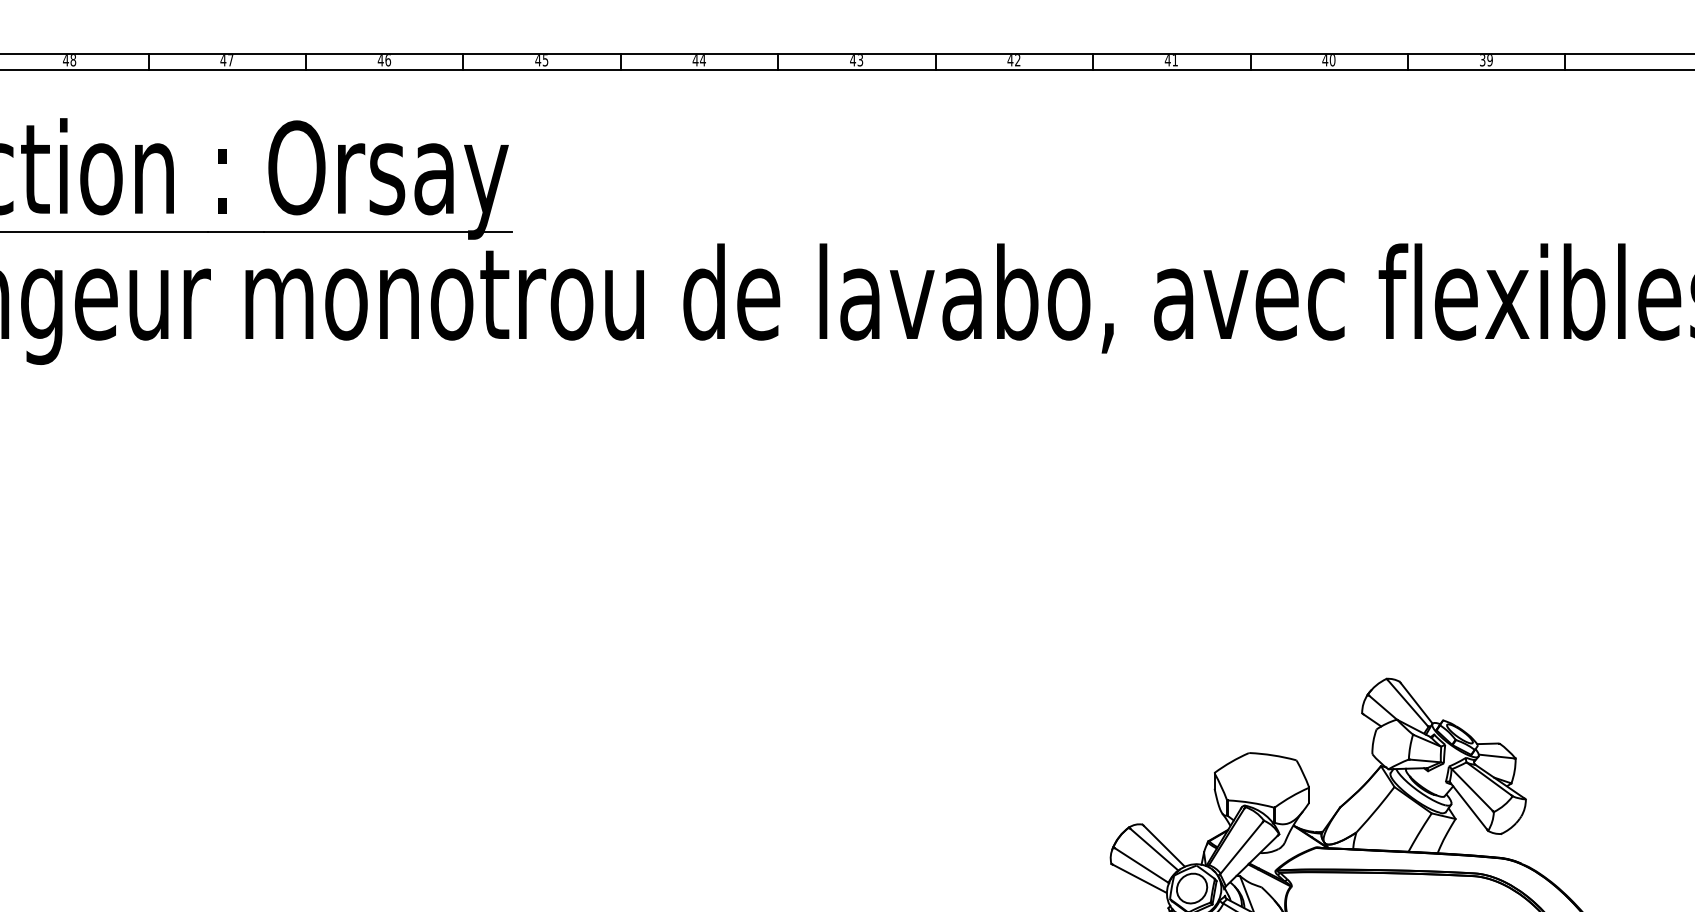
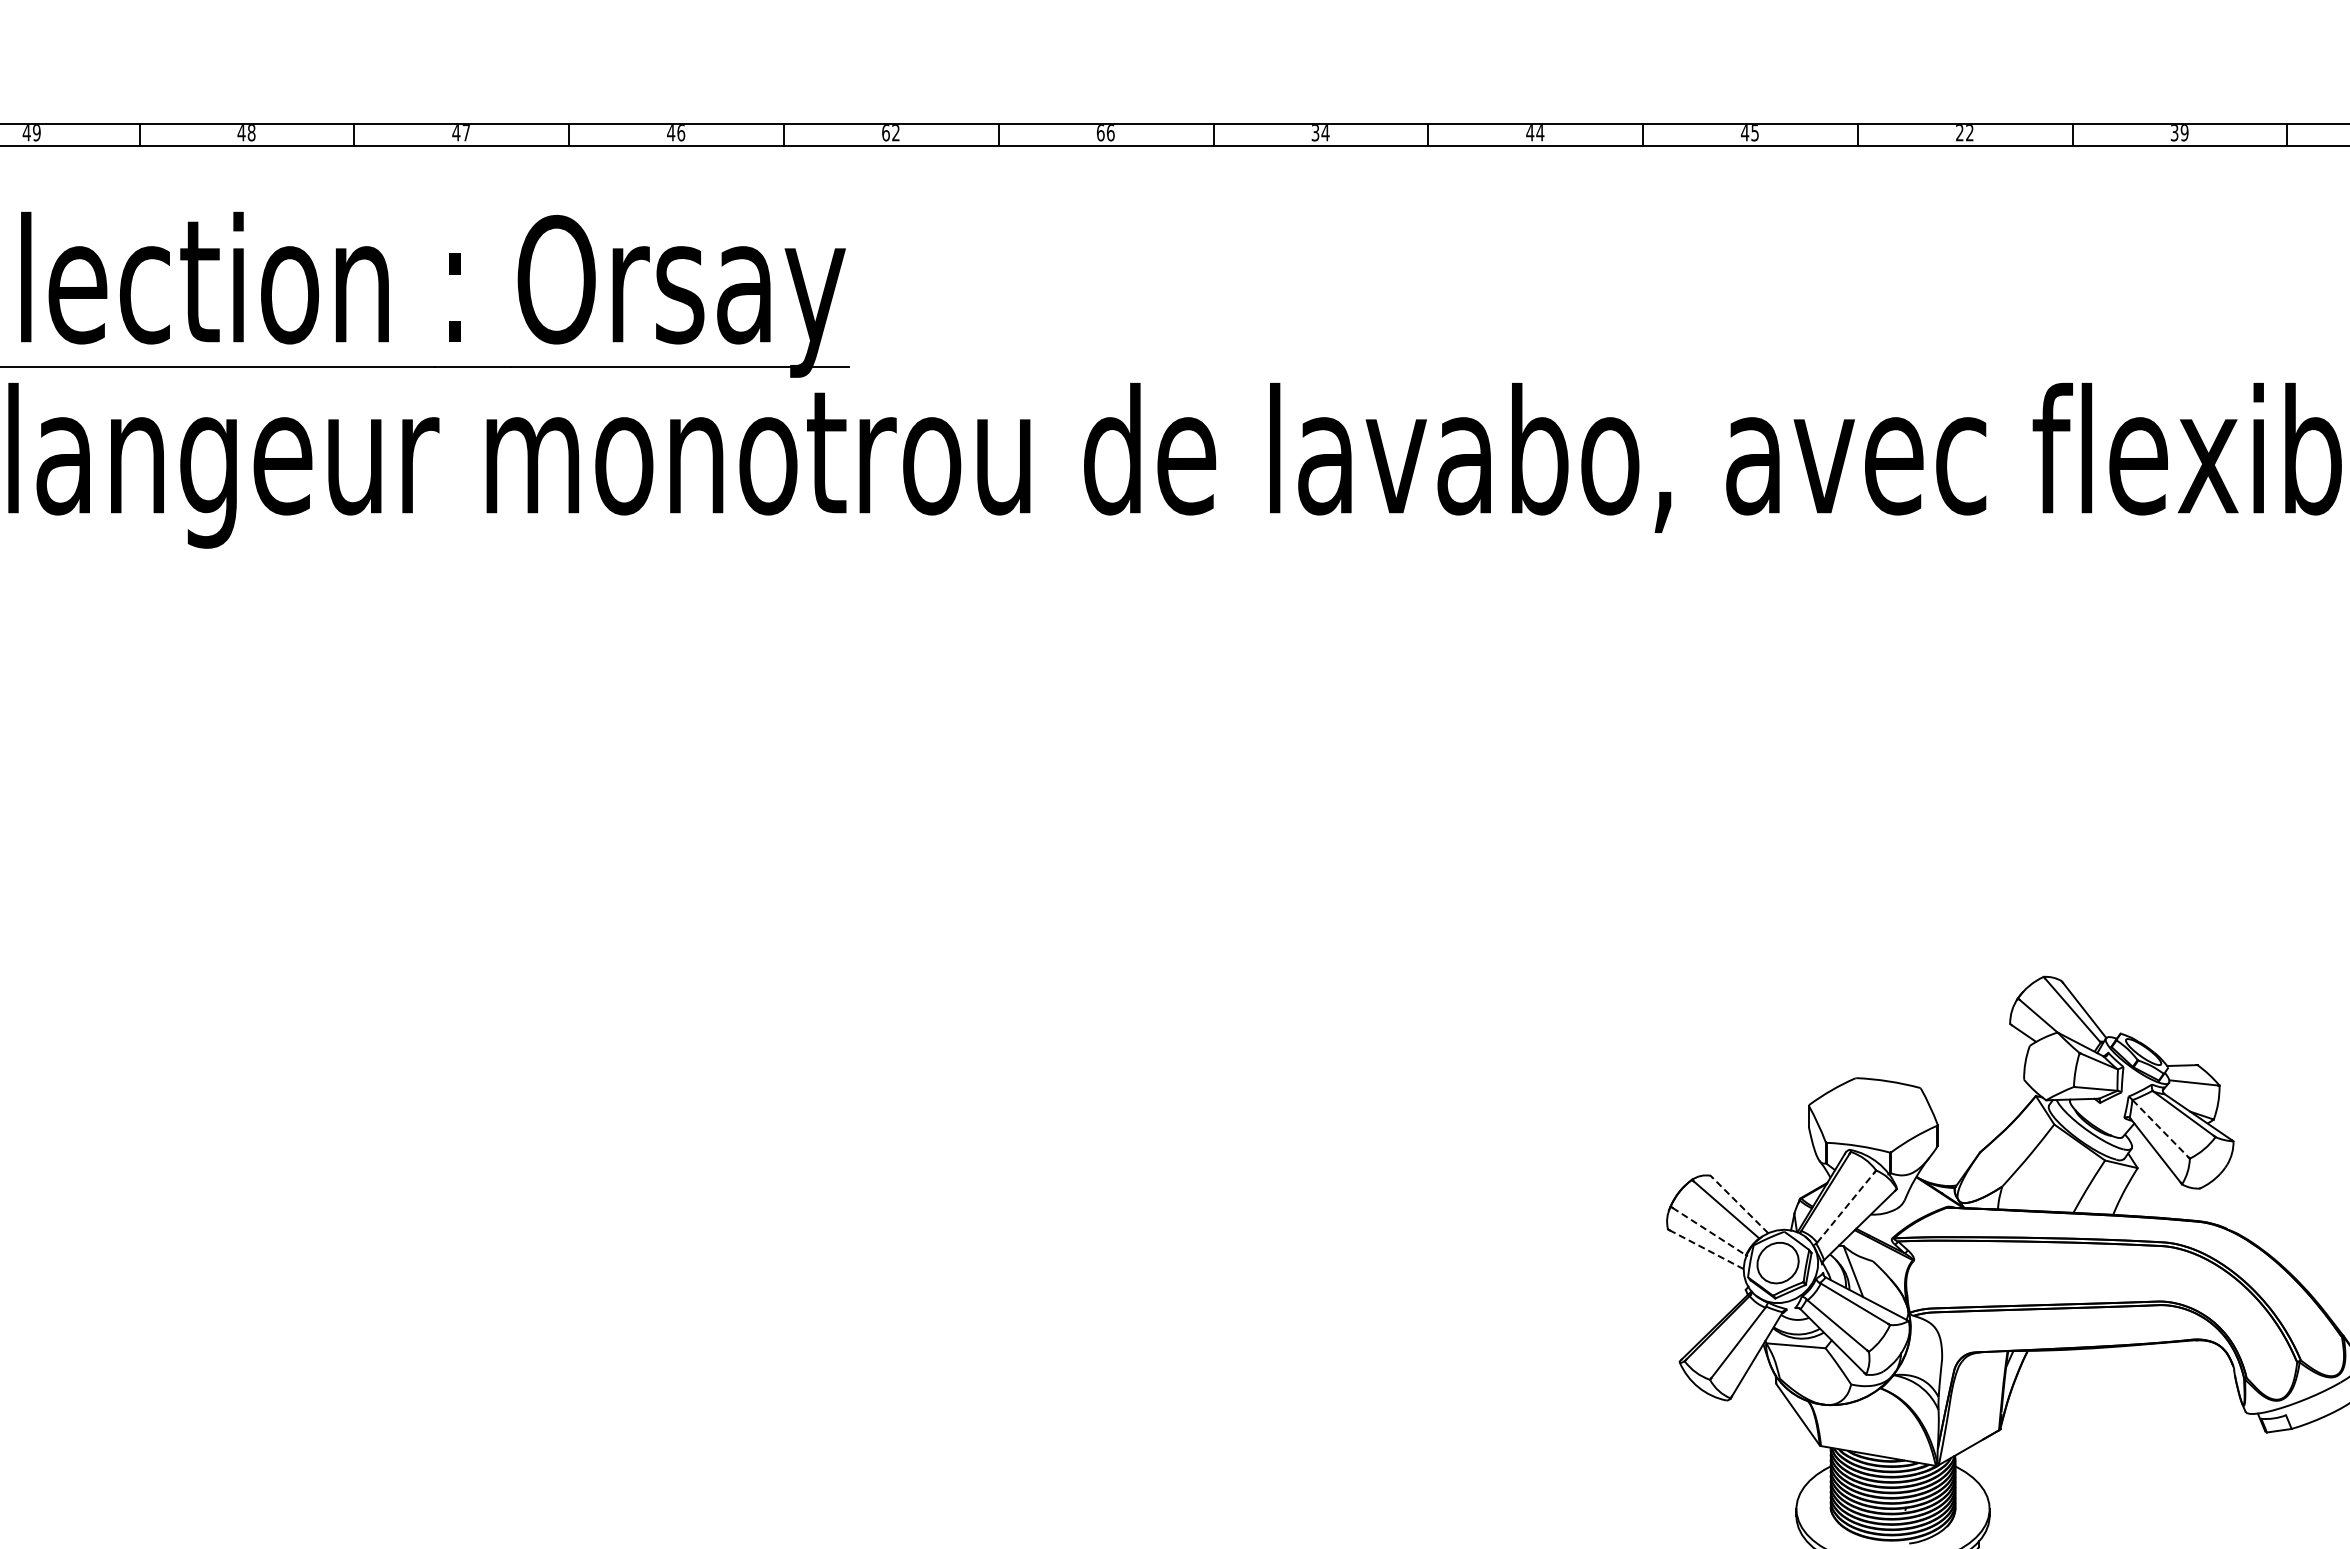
text: (541, 60) -> (890, 133), 45 -> 62
text: (699, 60) -> (1105, 133), 44 -> 66
text: (856, 60) -> (1320, 133), 43 -> 34
text: (1017, 60) -> (1540, 133), 42 -> 44
text: (1174, 60) -> (1754, 133), 41 -> 45
text: (1328, 60) -> (1964, 133), 40 -> 22
line: (1472, 790) -> (2160, 1129), solid -> dashed
line: (1164, 846) -> (1740, 1205), solid -> dashed
line: (1242, 847) -> (1846, 1207), solid -> dashed
line: (1141, 865) -> (1709, 1231), solid -> dashed
line: (1139, 878) -> (1706, 1249), solid -> dashed

